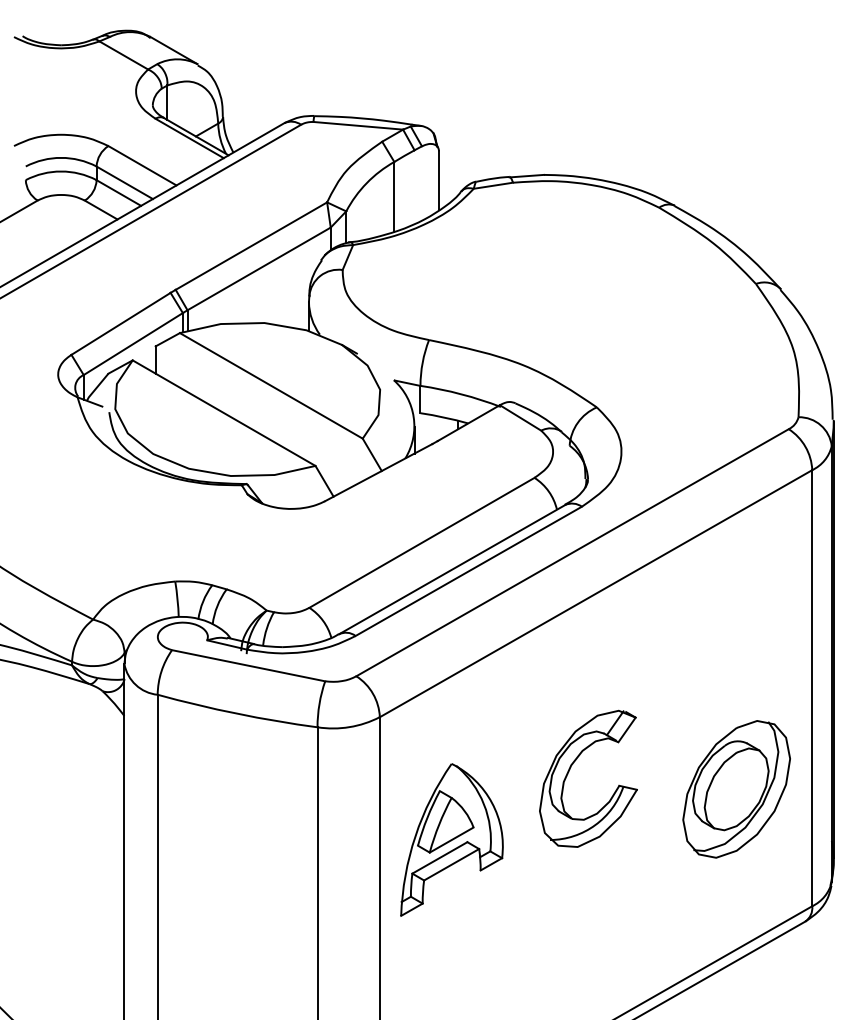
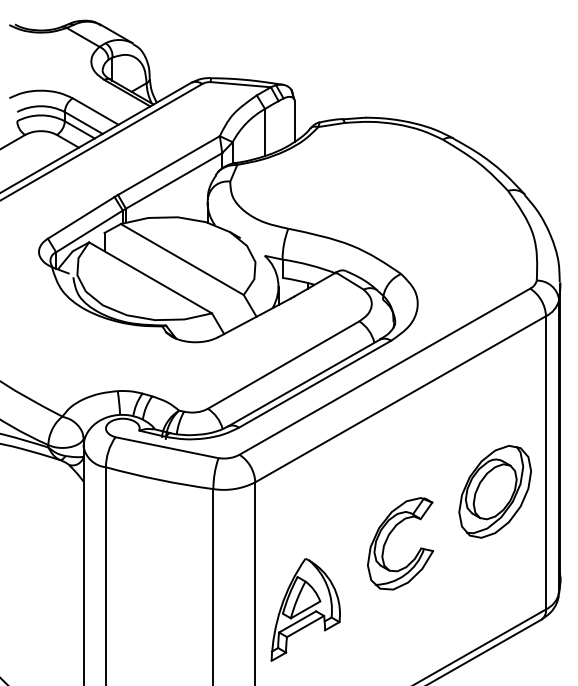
part: (570, 771) -> (388, 538), moved
part: (735, 788) -> (494, 491), moved
part: (451, 839) -> (305, 609), moved

